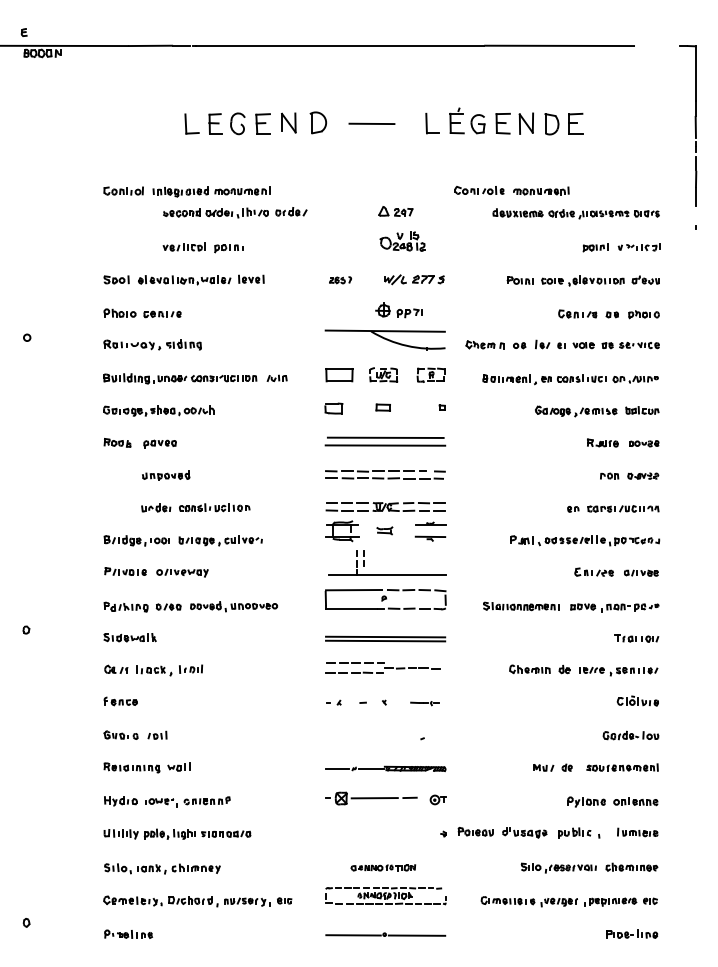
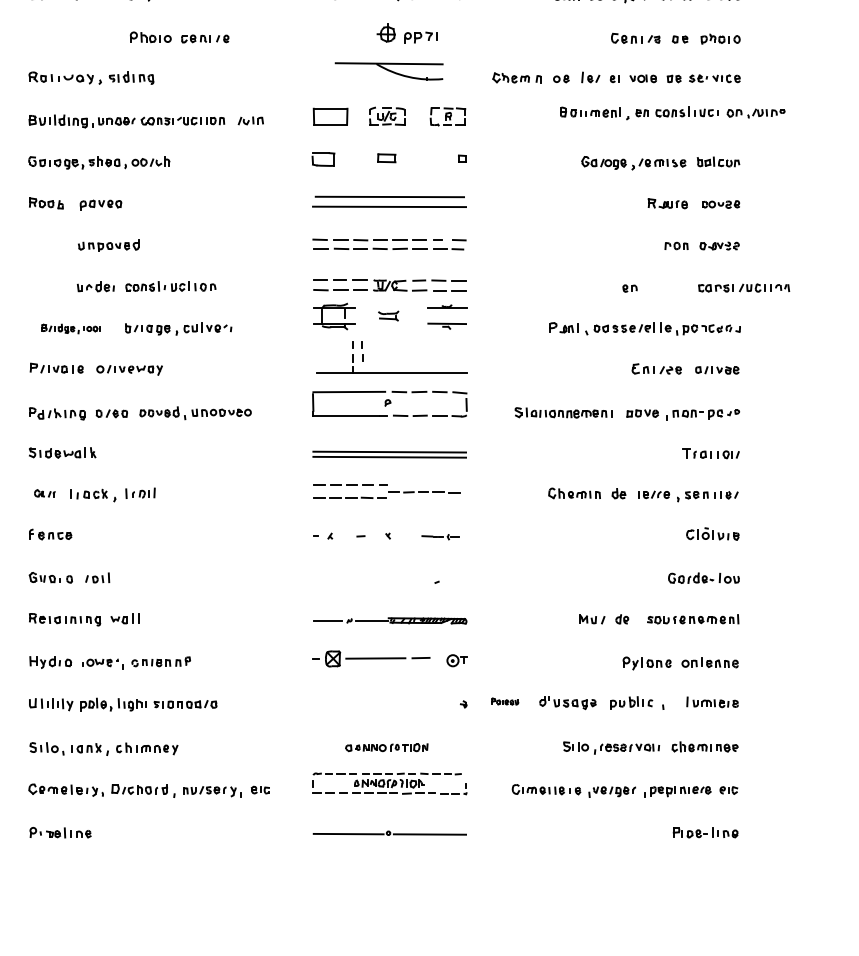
part: (142, 313) -> (179, 37), moved
part: (384, 339) -> (388, 71), size x0.7
part: (570, 379) -> (672, 113), moved
part: (623, 508) -> (744, 287), moved
part: (136, 540) -> (70, 328), size x0.7
part: (116, 668) -> (45, 492), size x0.7
part: (475, 831) -> (504, 701), size x0.6

